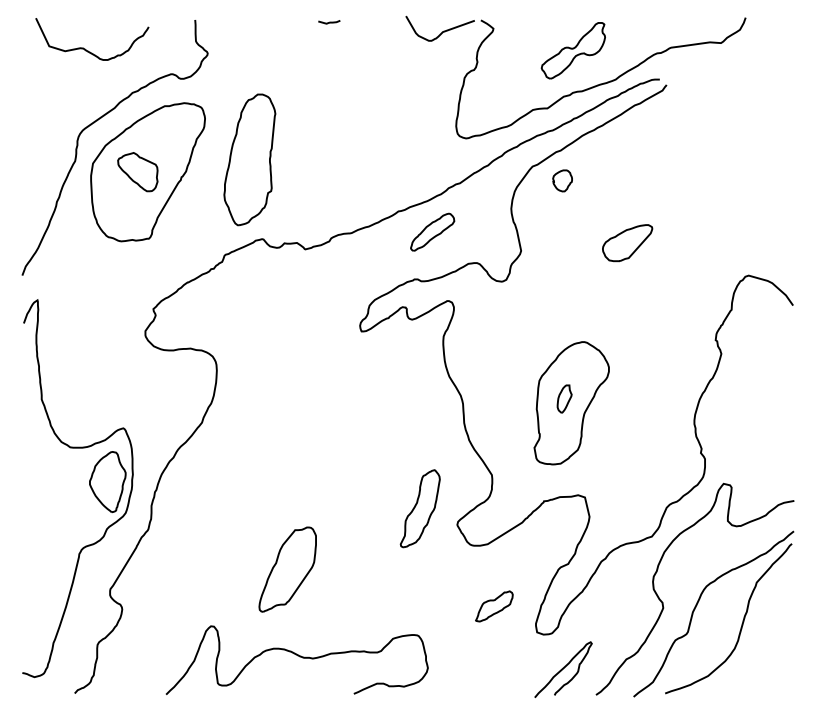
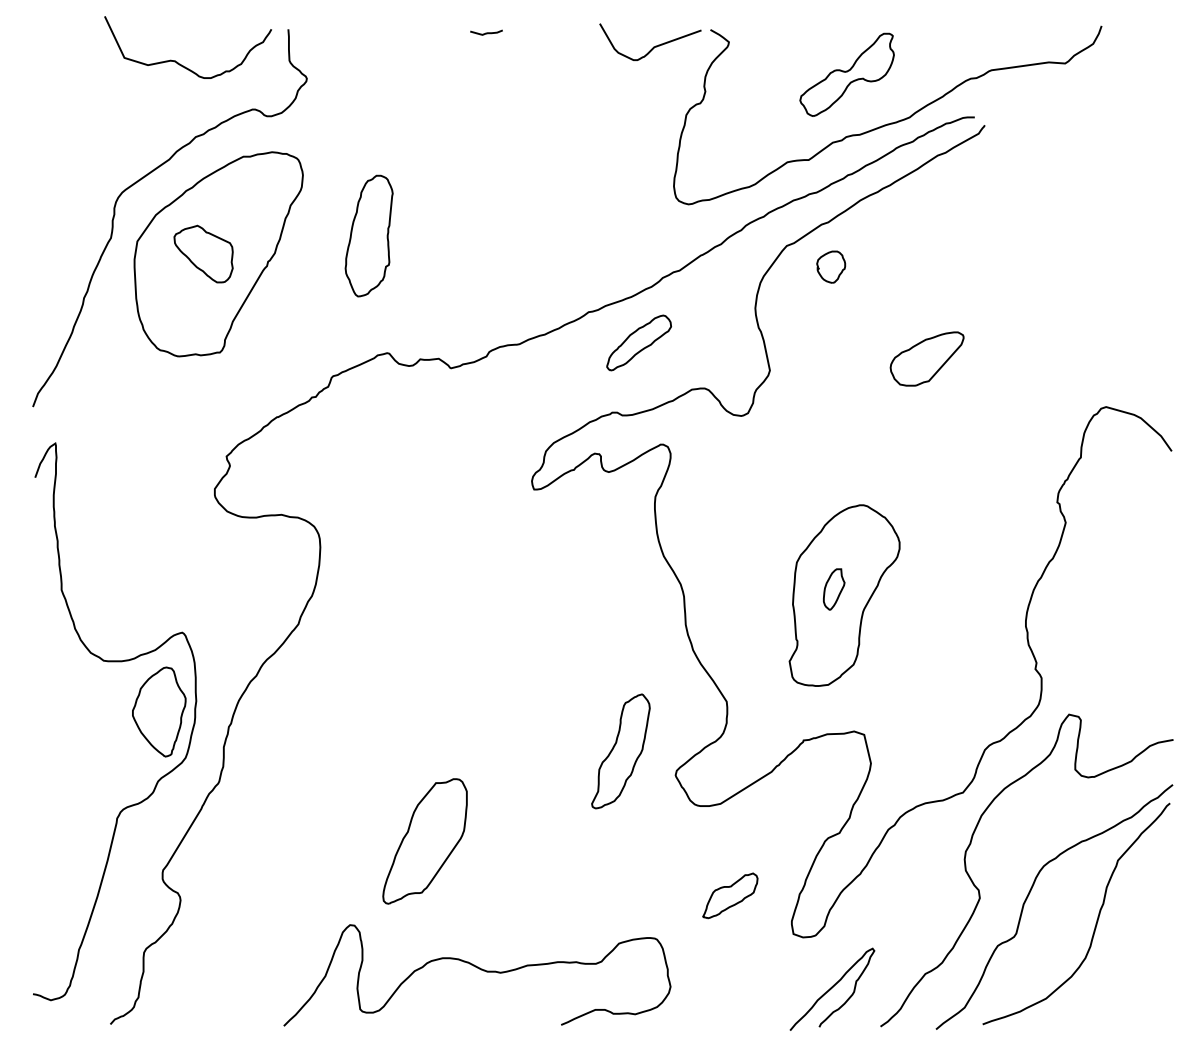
curve: (85, 48) -> (177, 61), moved
part: (249, 159) -> (368, 235), size x0.62
curve: (297, 656) -> (477, 969), moved

